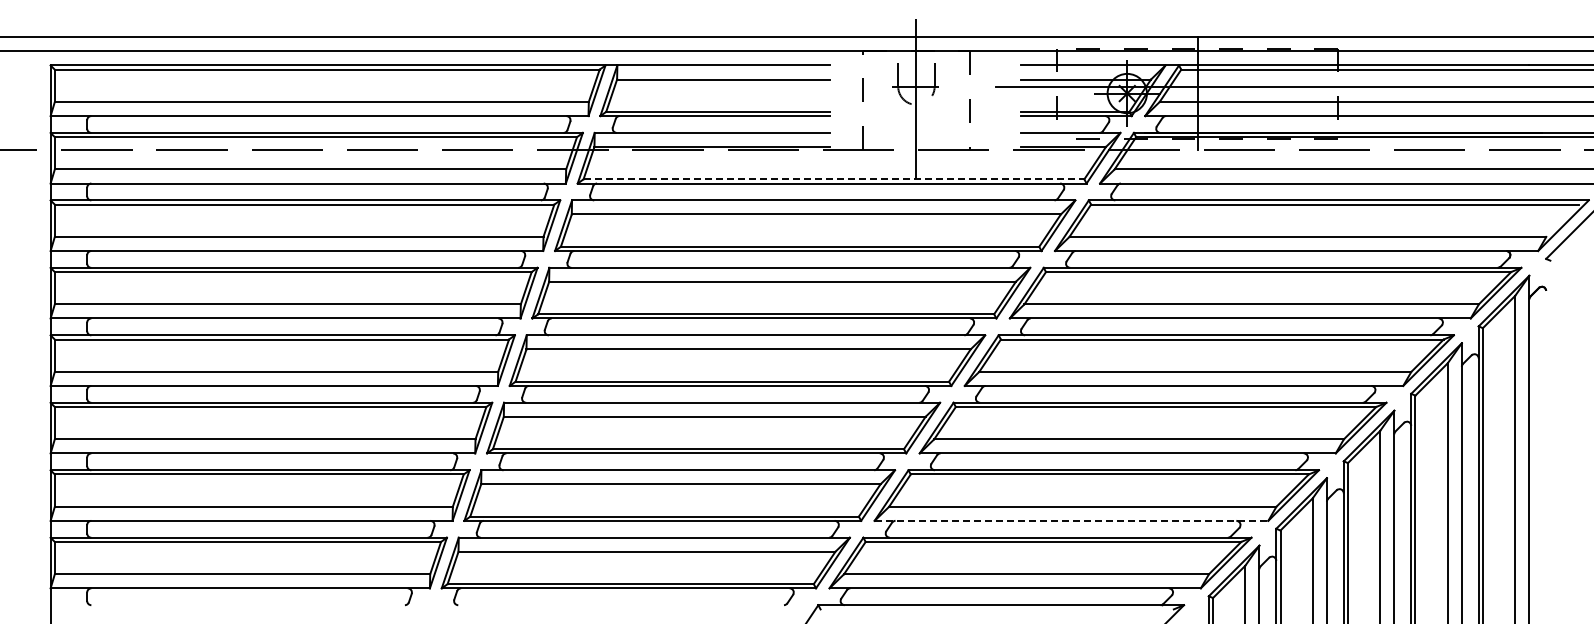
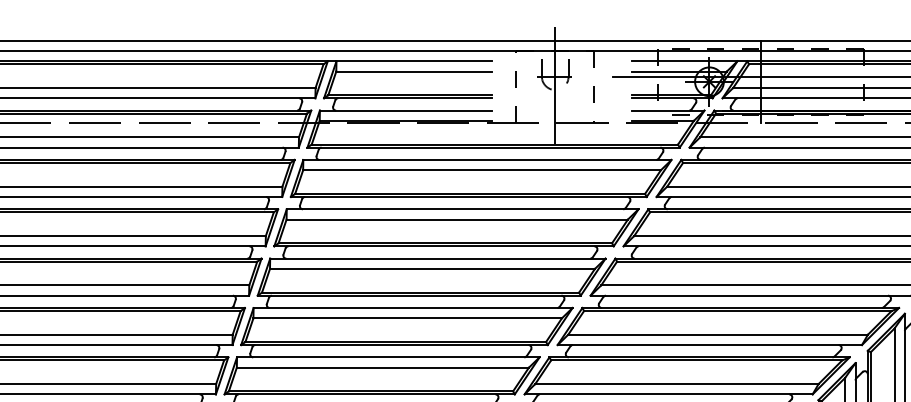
line: (834, 179) -> (495, 144), dashed -> solid
line: (1071, 520) -> (668, 394), dashed -> solid

